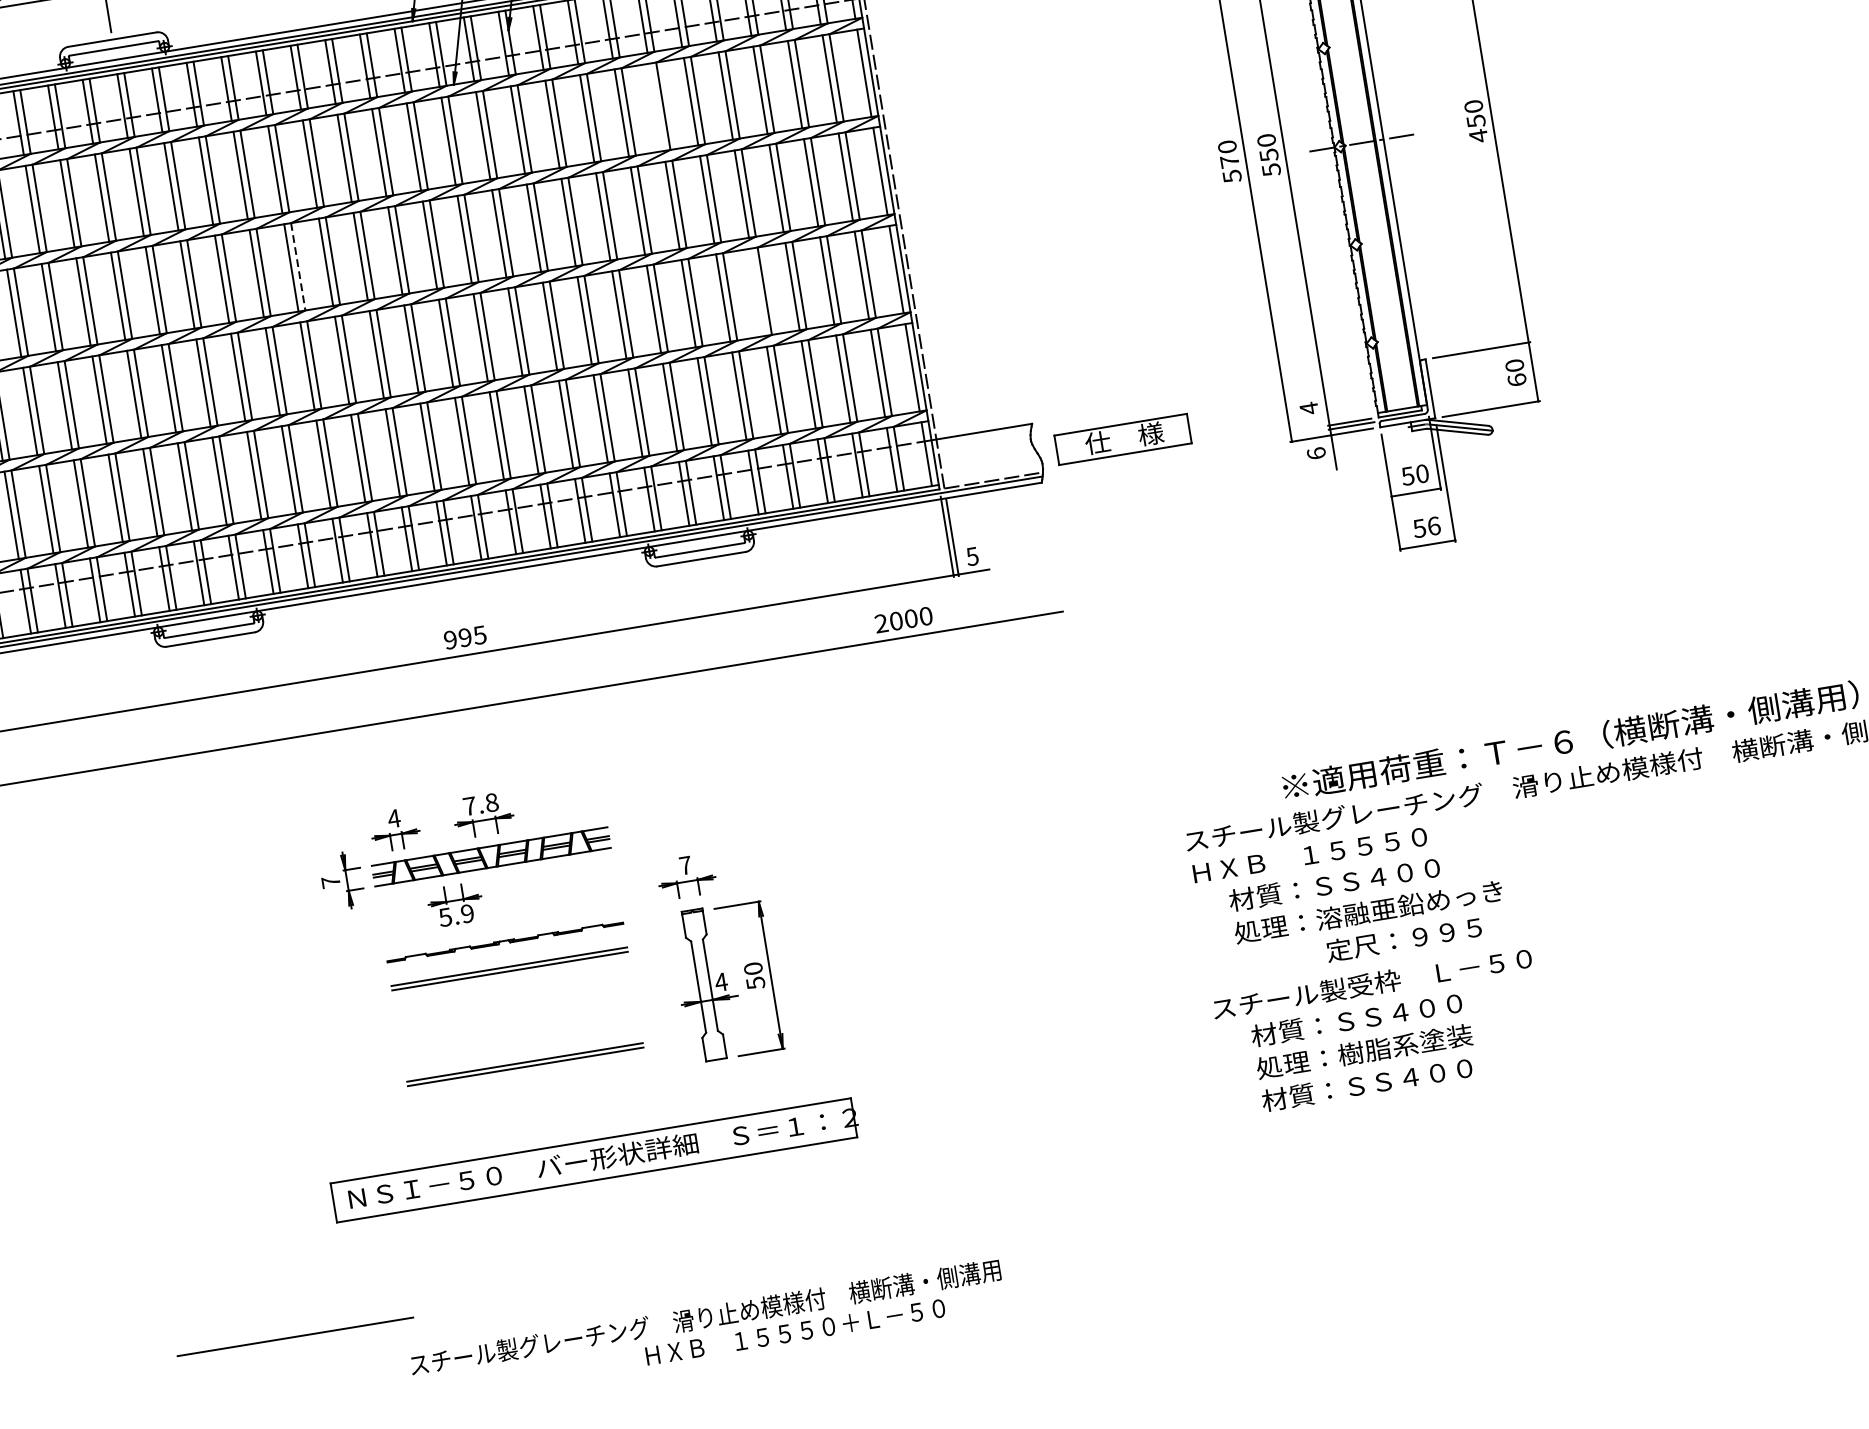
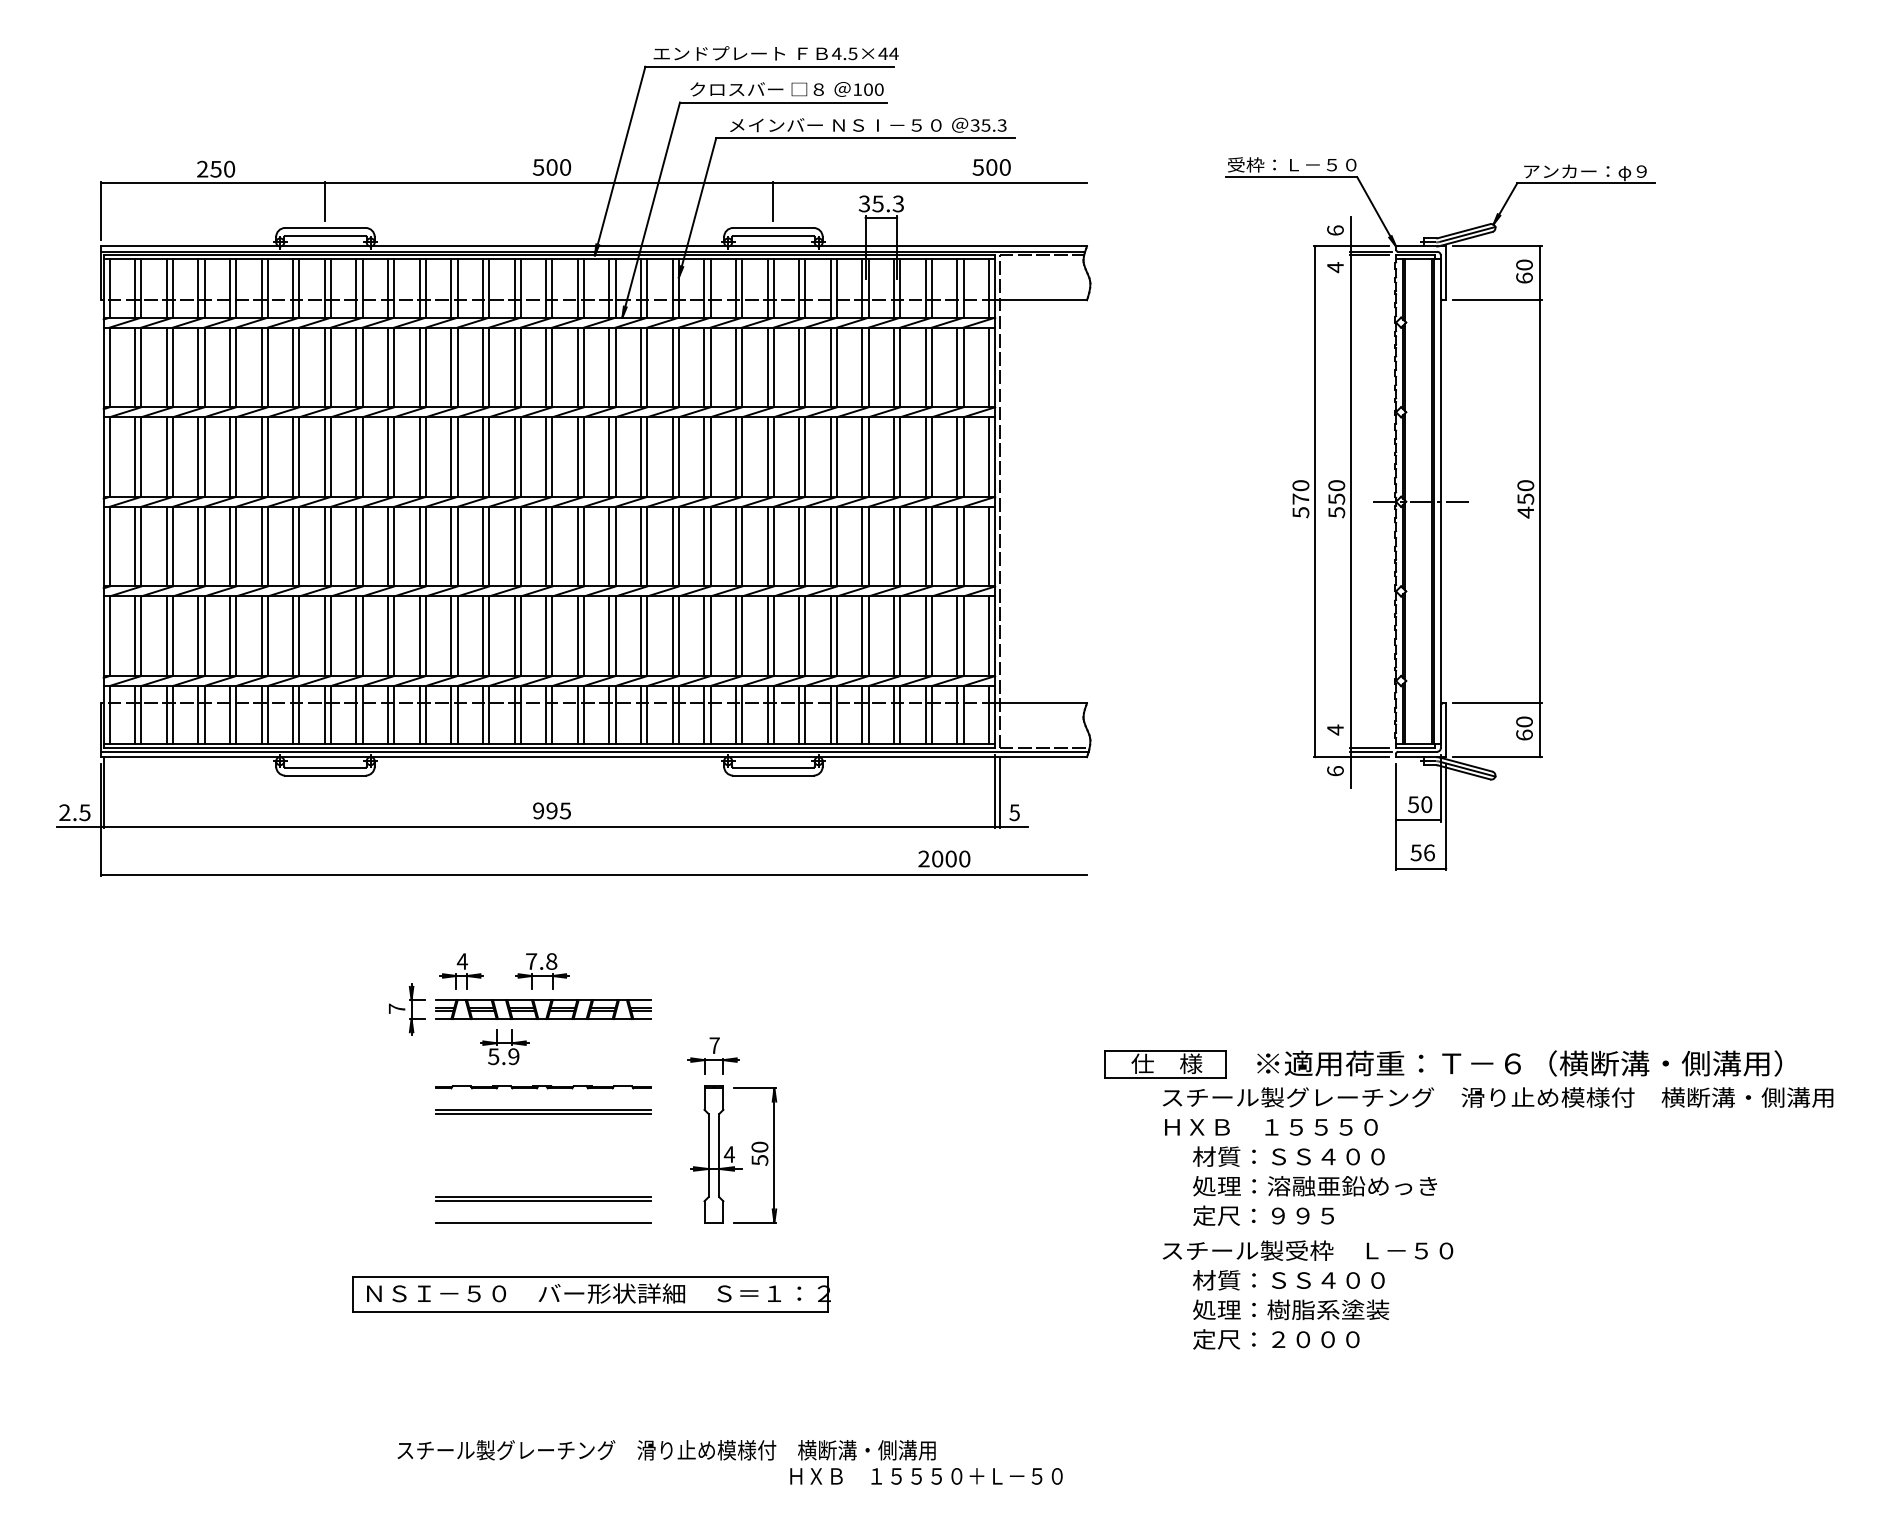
line: (656, 107) -> (799, 367), added
line: (298, 267) -> (457, 457), dashed -> solid
line: (758, 292) -> (862, 546), added
part: (1122, 439) -> (1165, 1064), moved
text: (1403, 939) -> (1263, 1215), moved
text: (1367, 1084) -> (1288, 1339), 材質：ＳＳ４００ -> 定尺：２０００
text: (795, 1332) -> (926, 1476), moved
line: (295, 1336) -> (543, 1222), moved

